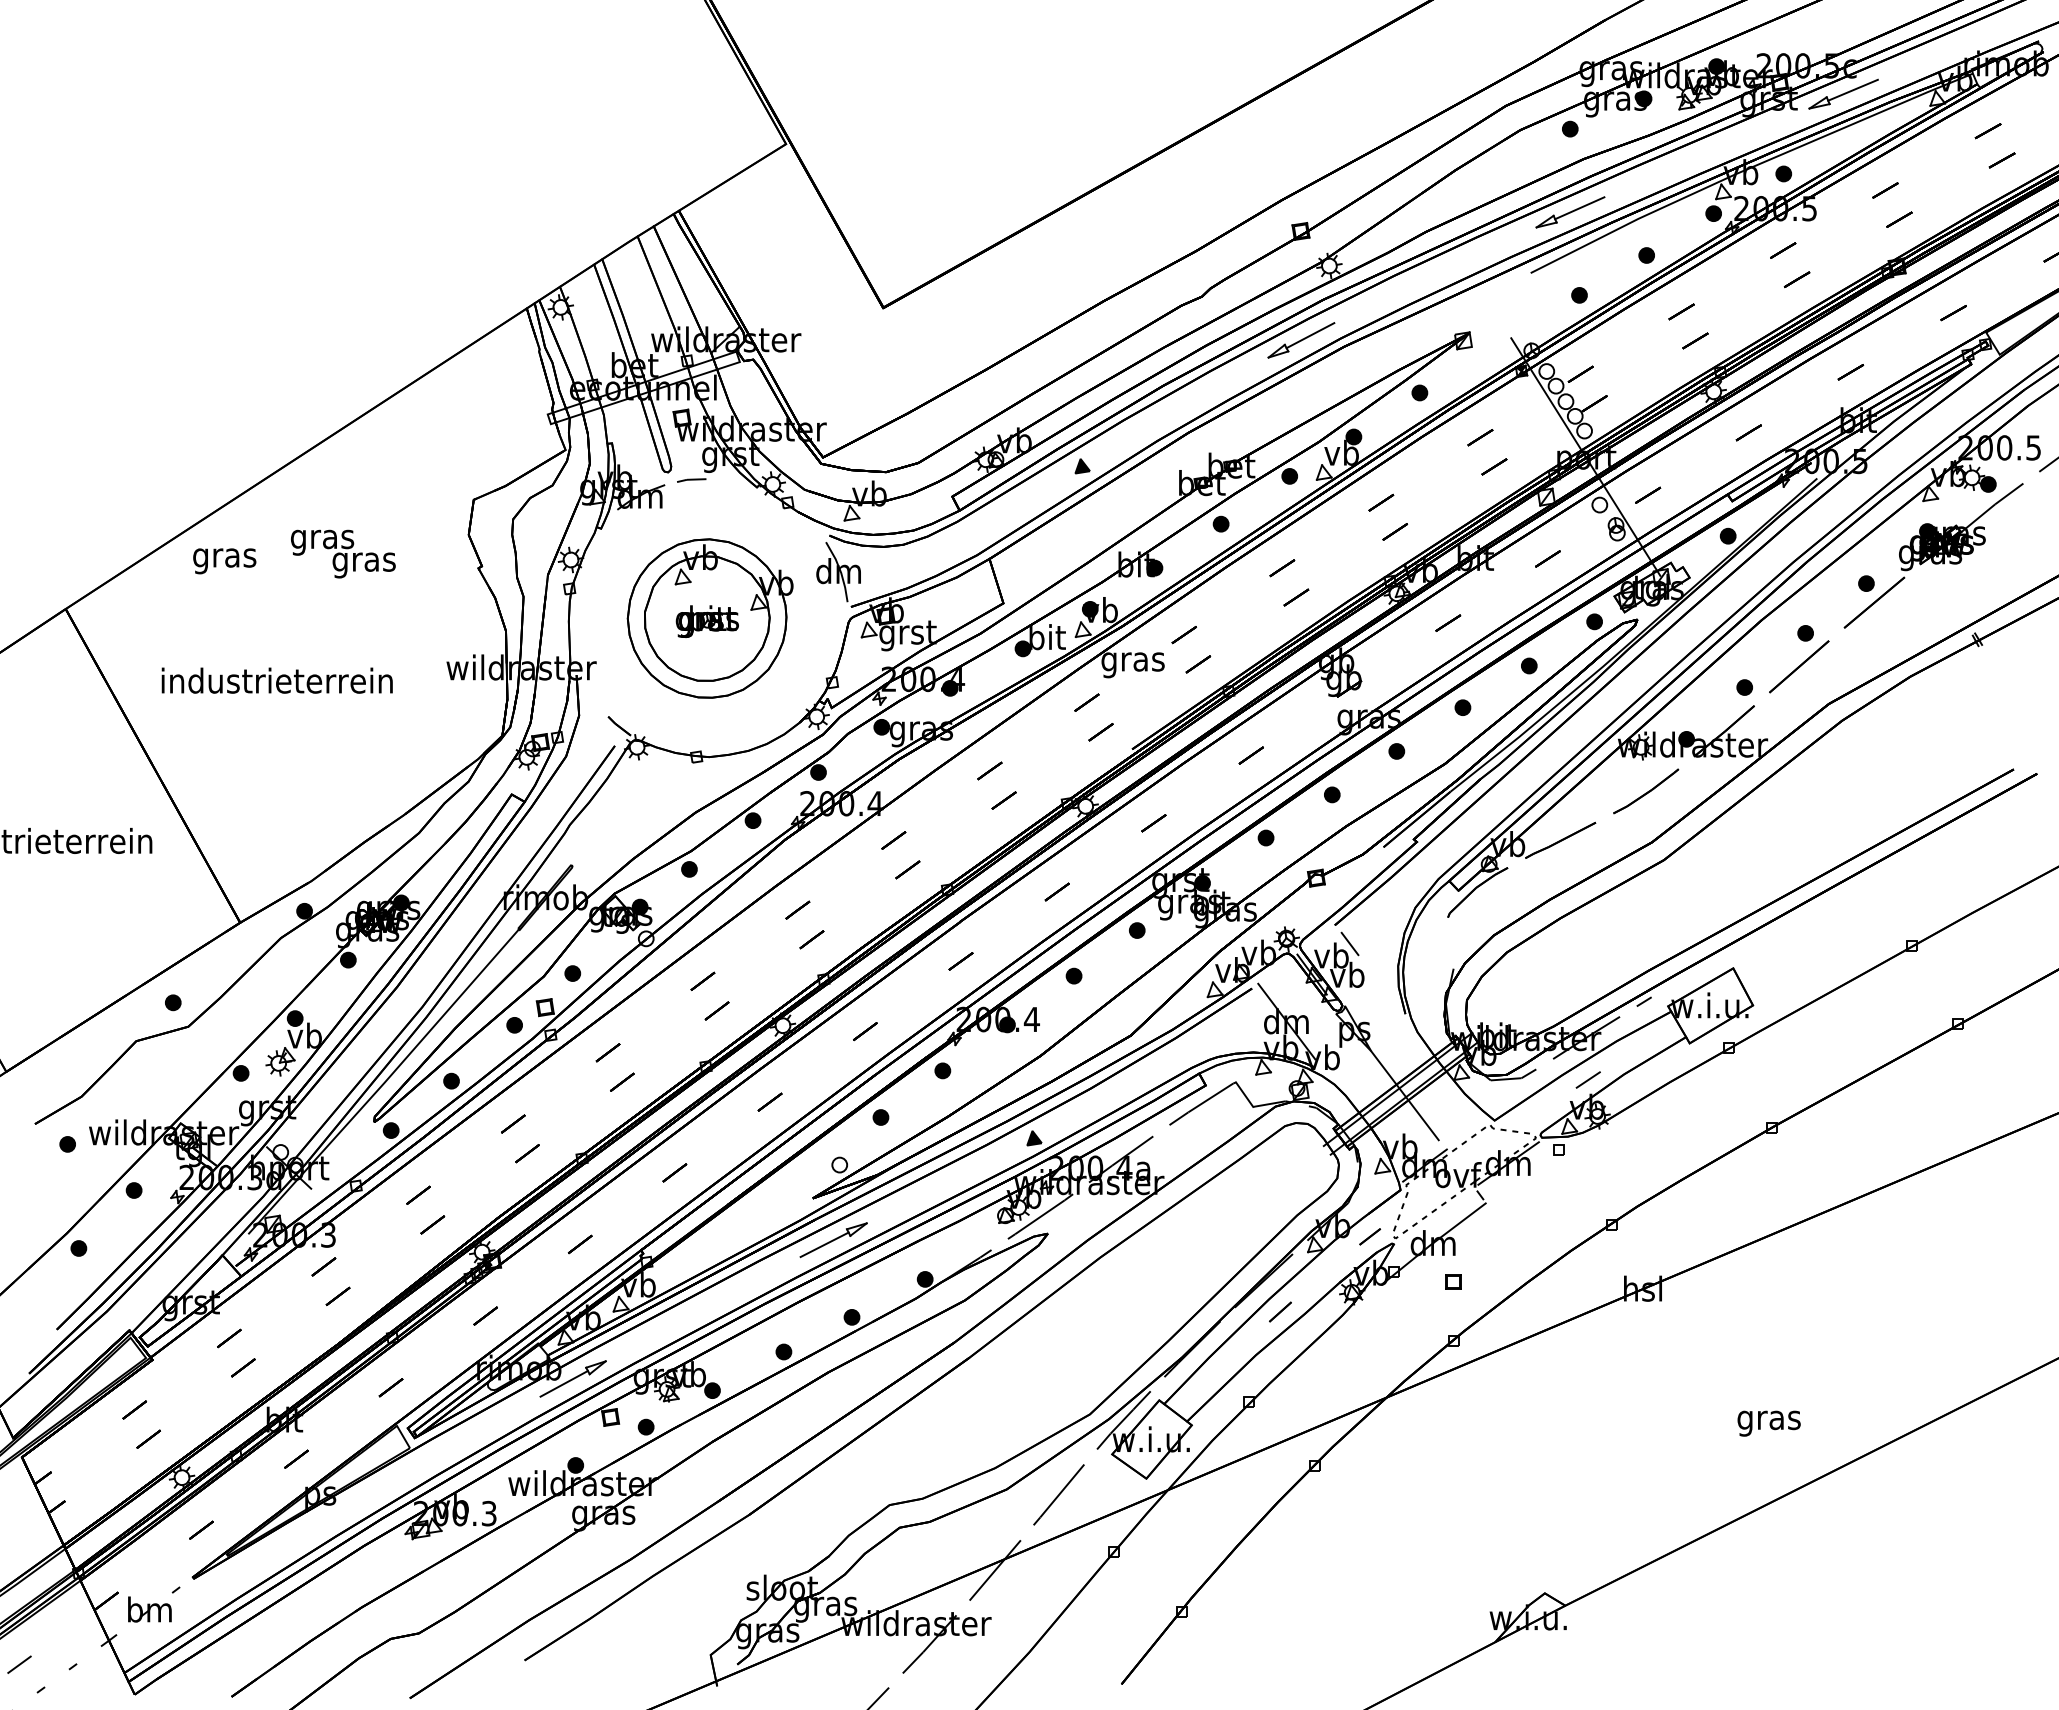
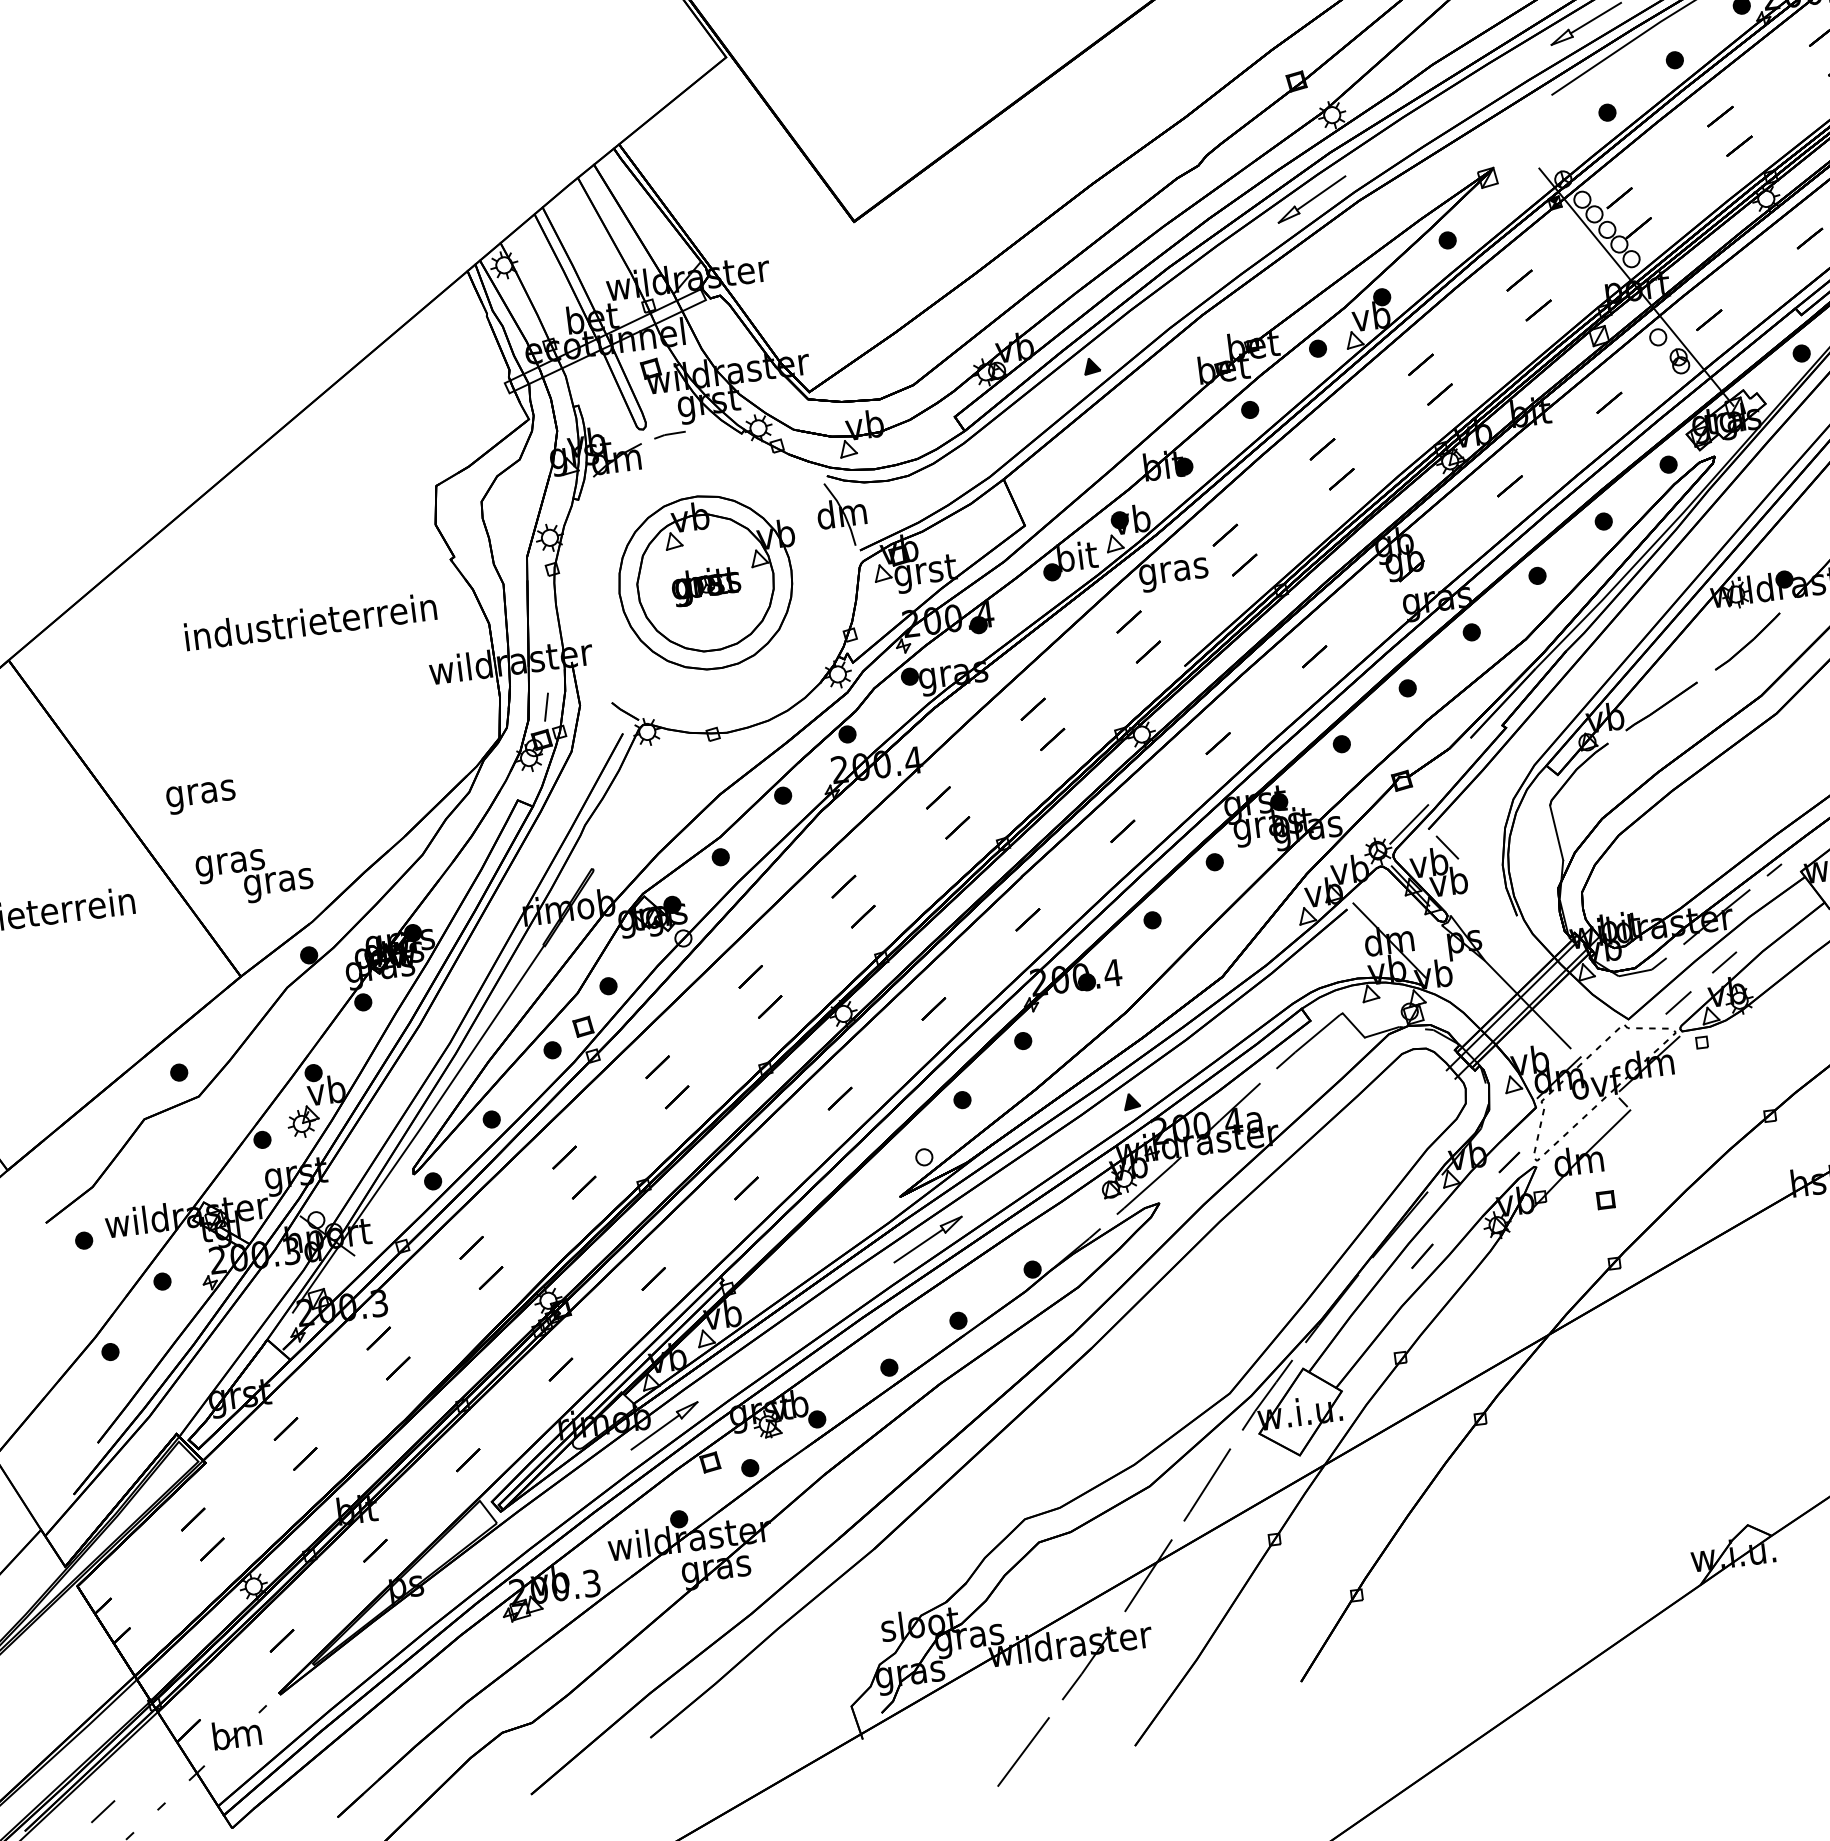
text: (343, 553) -> (254, 875), moved
text: (224, 561) -> (200, 797), moved
text: (276, 680) -> (309, 621), moved
line: (548, 713) -> (546, 707), added
line: (1317, 918) -> (1408, 824), added
line: (1450, 942) -> (1556, 832), added
line: (1541, 1111) -> (1678, 1003), added

